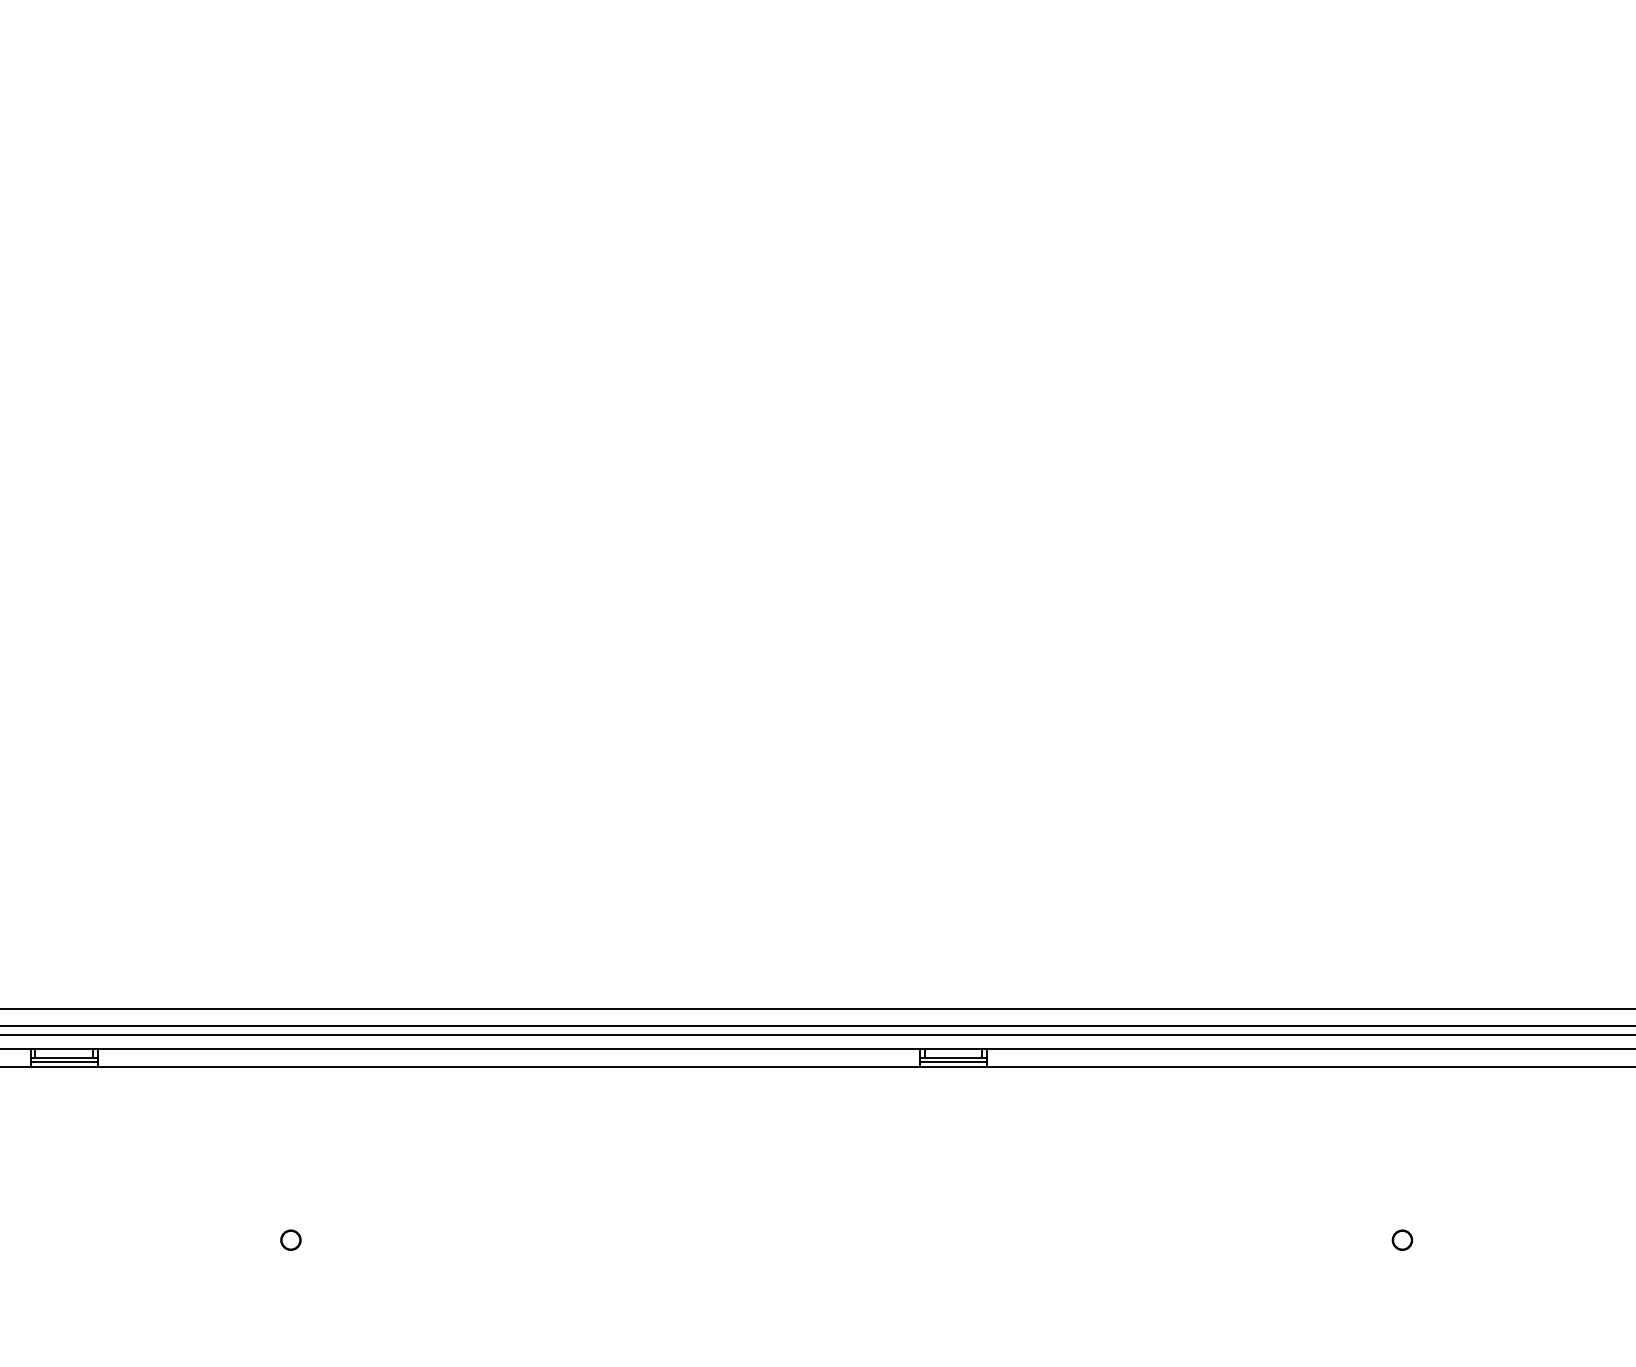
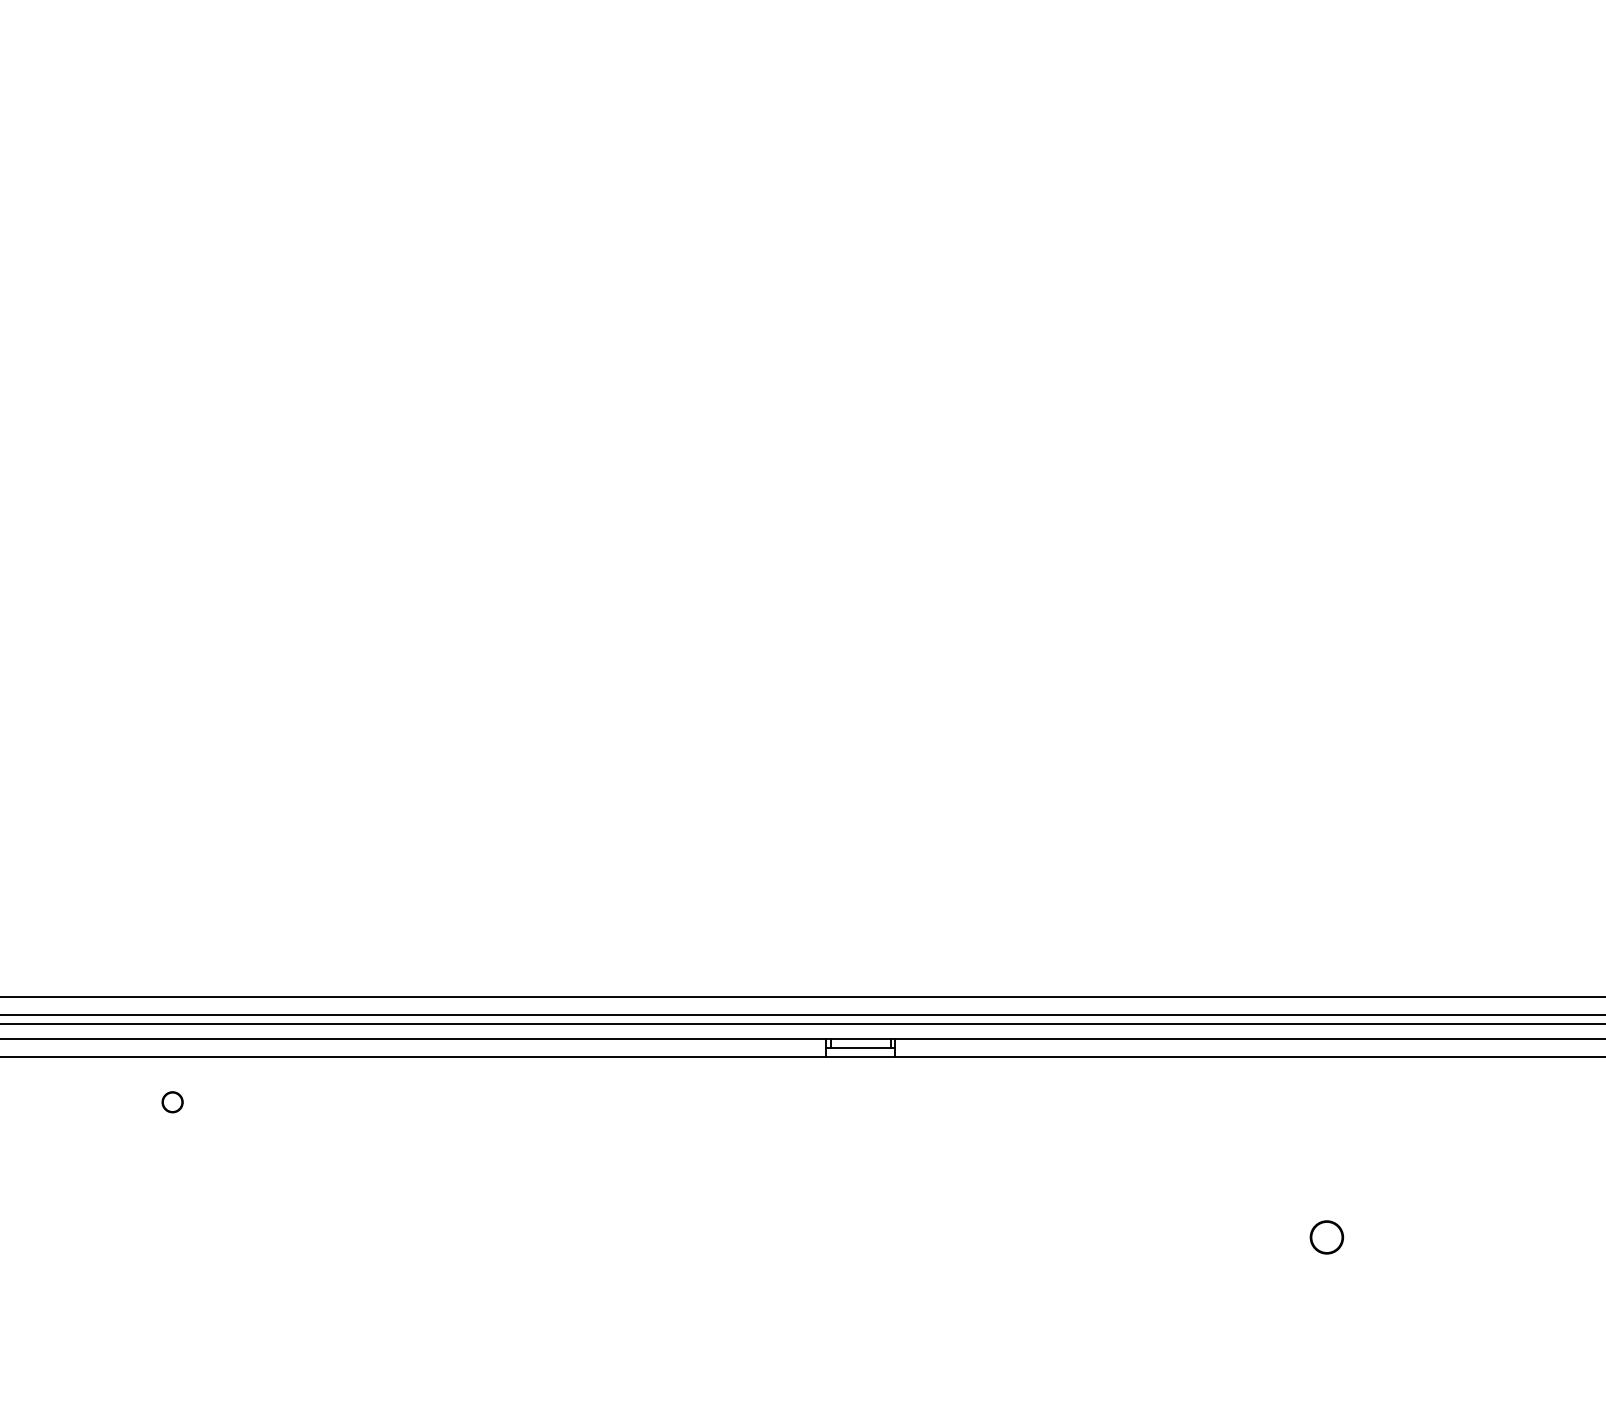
line: (953, 1061) -> (860, 1051), removed
circle: (290, 1239) -> (172, 1101), moved
part: (1402, 1239) -> (1326, 1236), size x1.6

